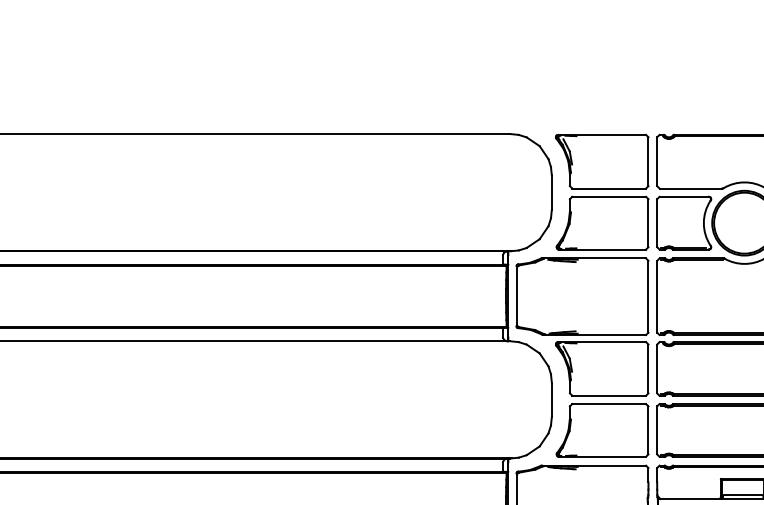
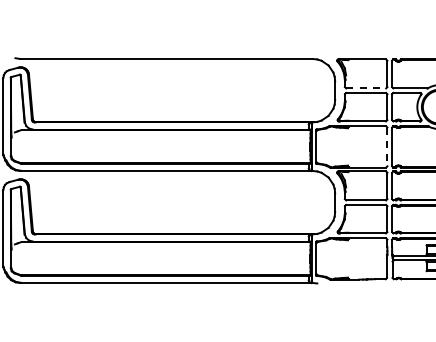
line: (609, 188) -> (366, 88), solid -> dashed
line: (648, 297) -> (387, 147), solid -> dashed

